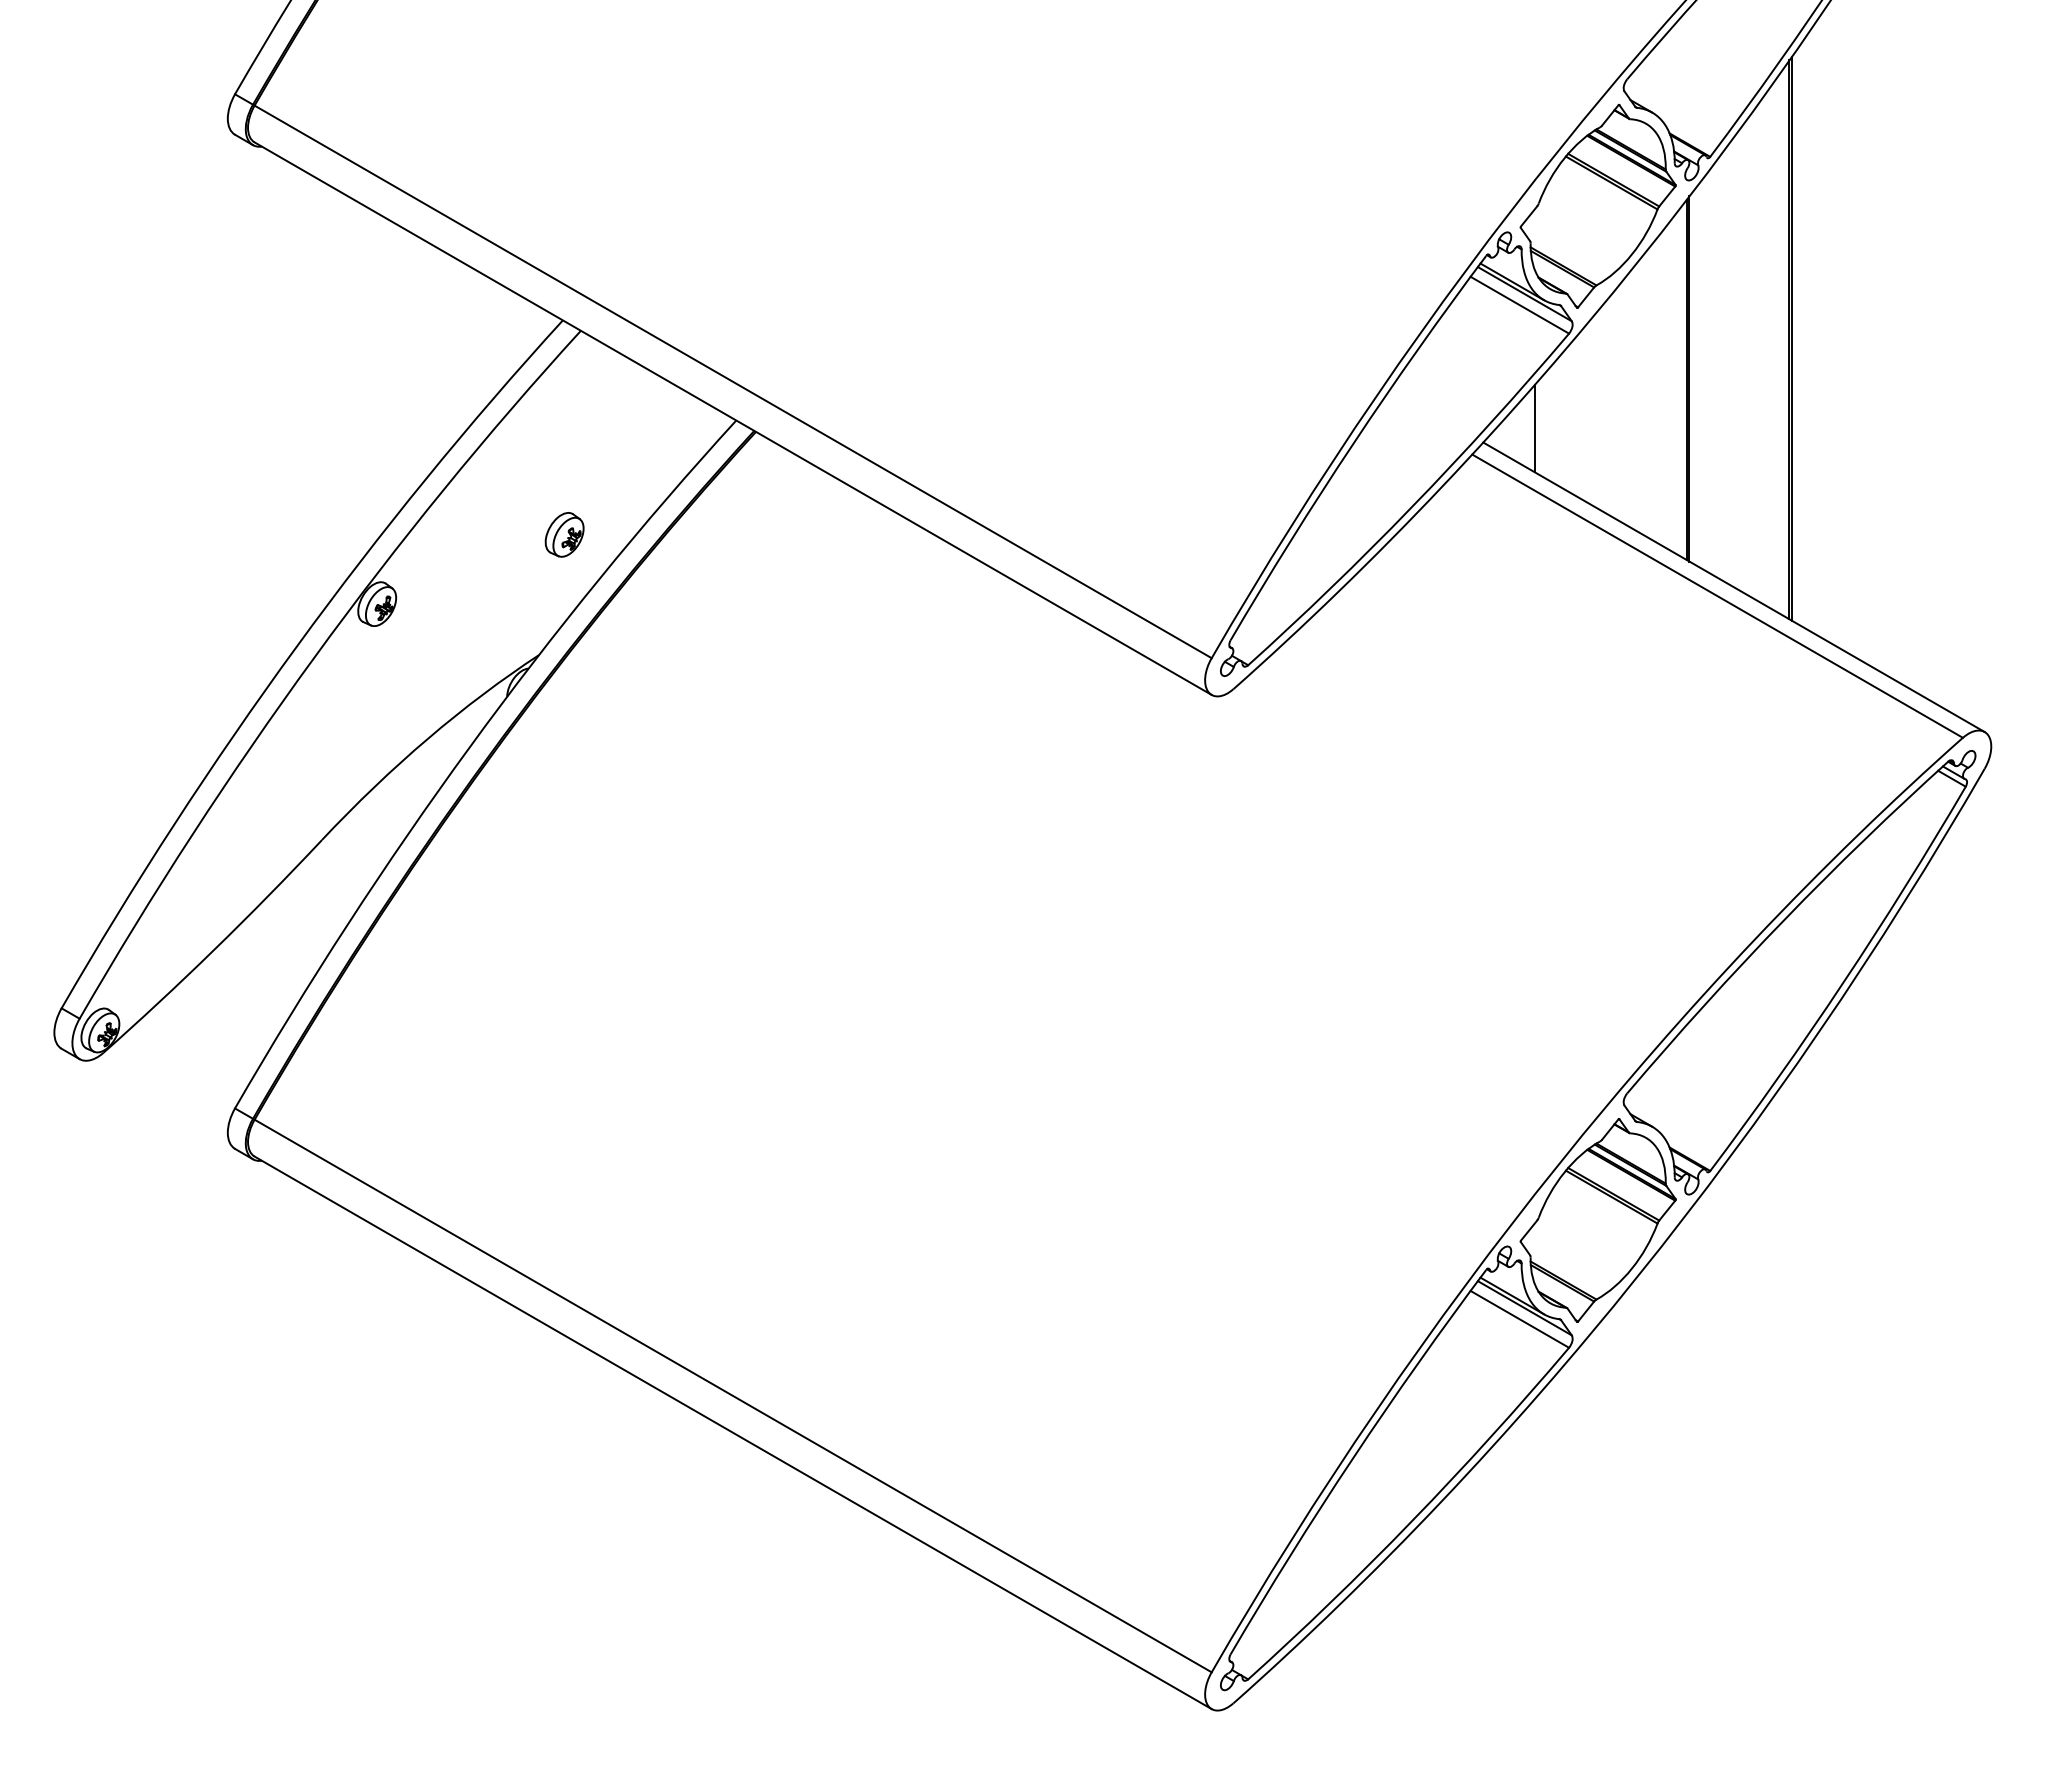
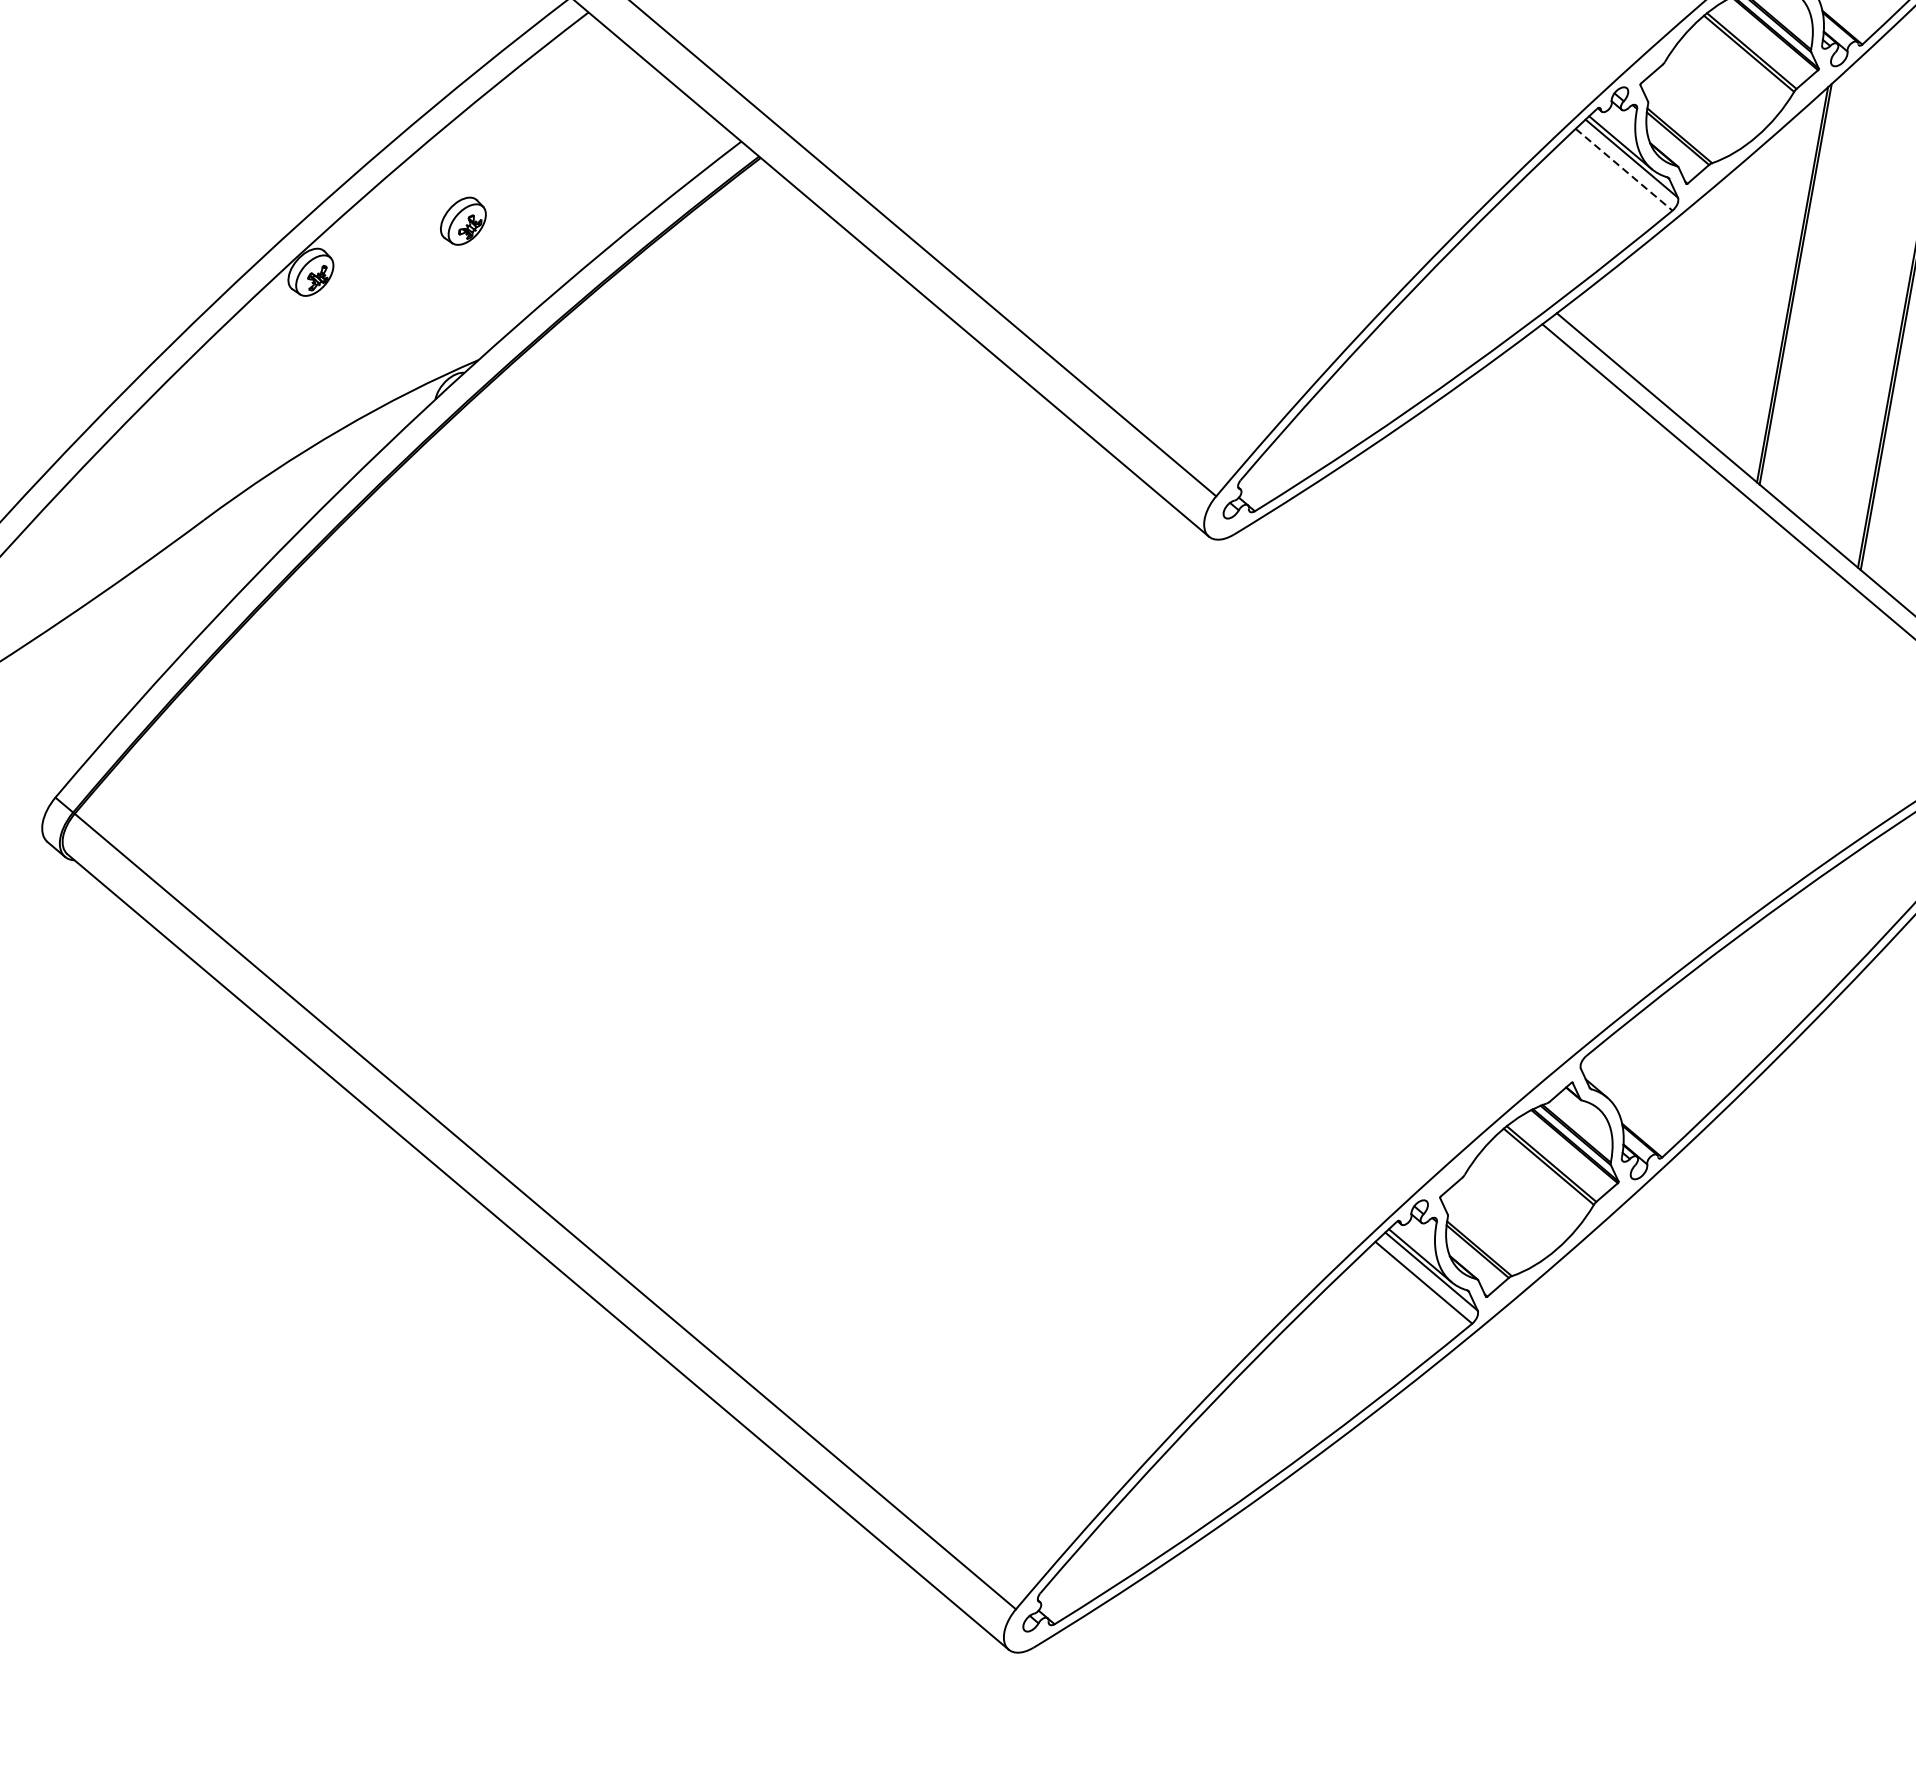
line: (1519, 305) -> (1623, 170), solid -> dashed
line: (1535, 428) -> (1616, 308), removed
part: (564, 534) -> (463, 220), moved

